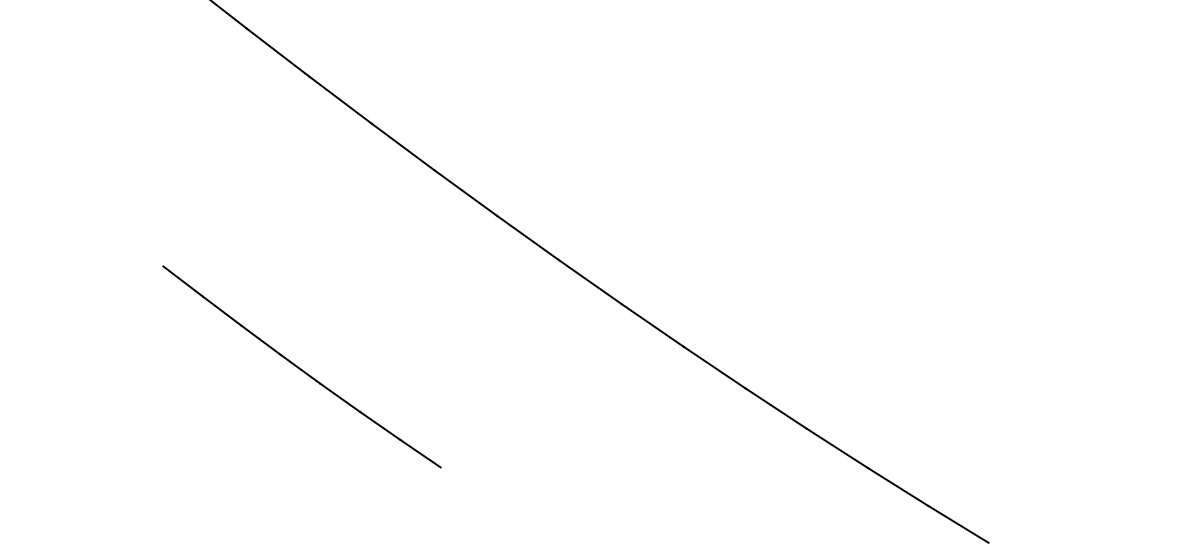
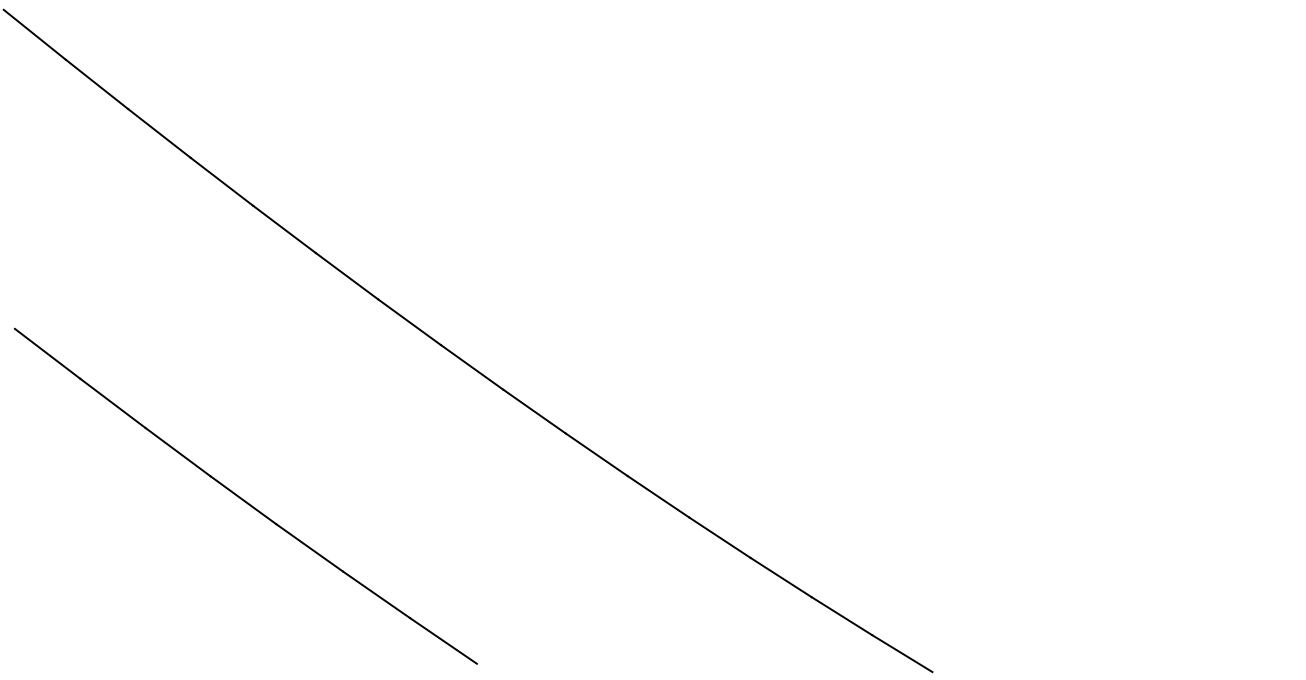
part: (301, 366) -> (245, 495), size x1.67

